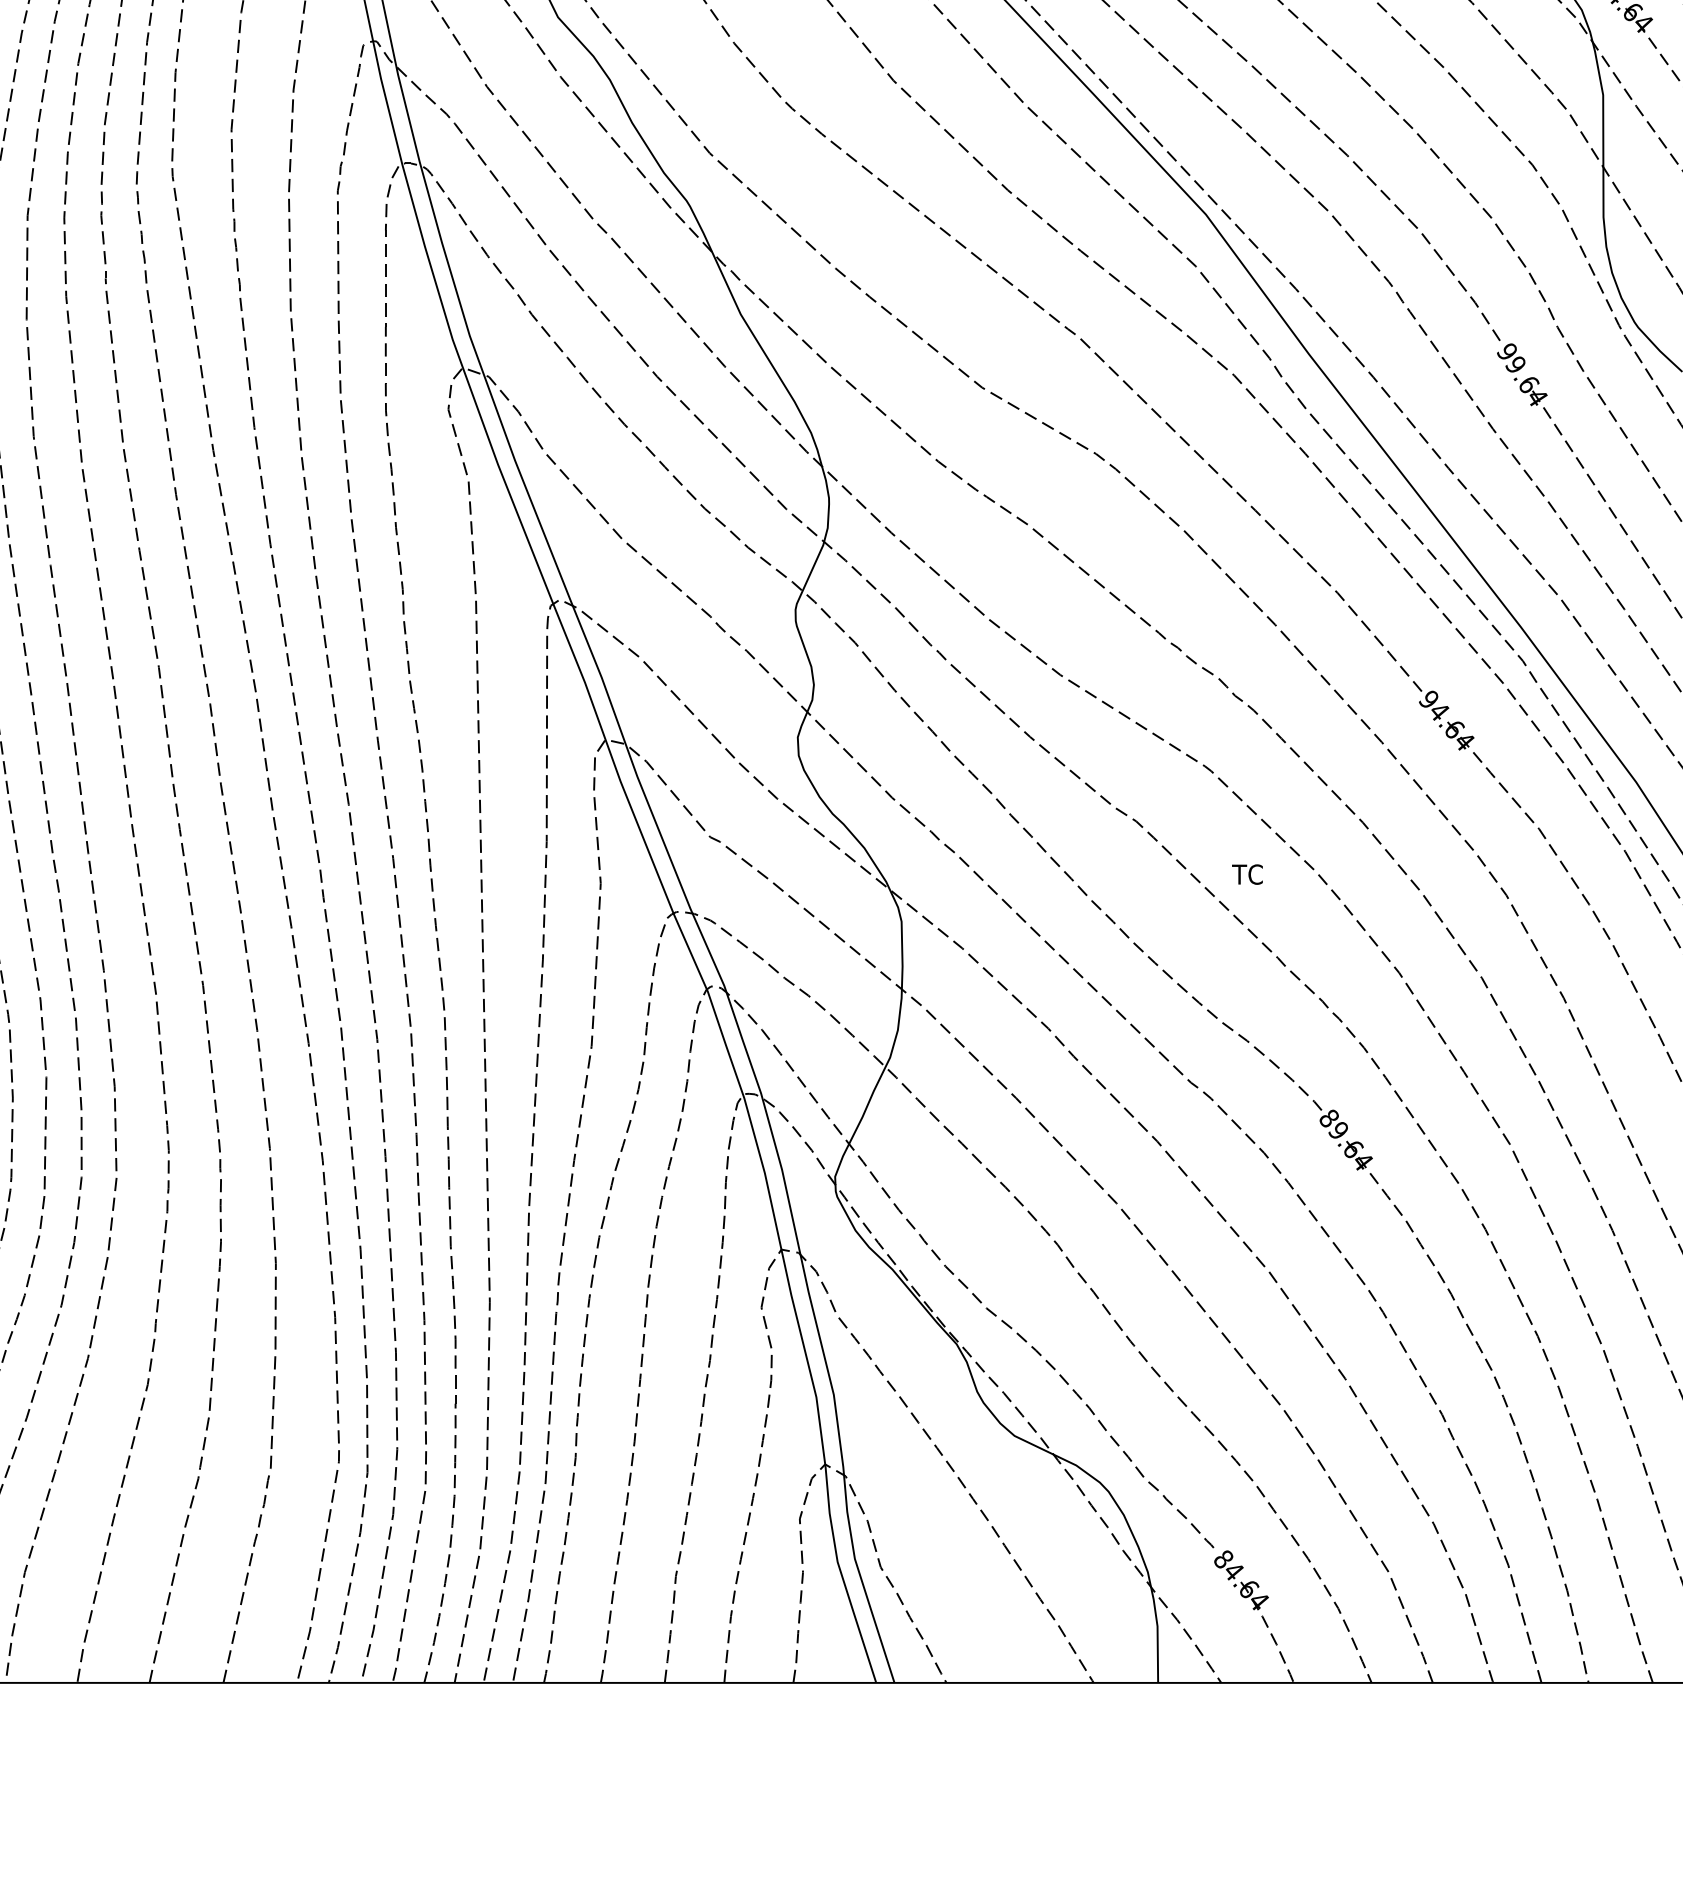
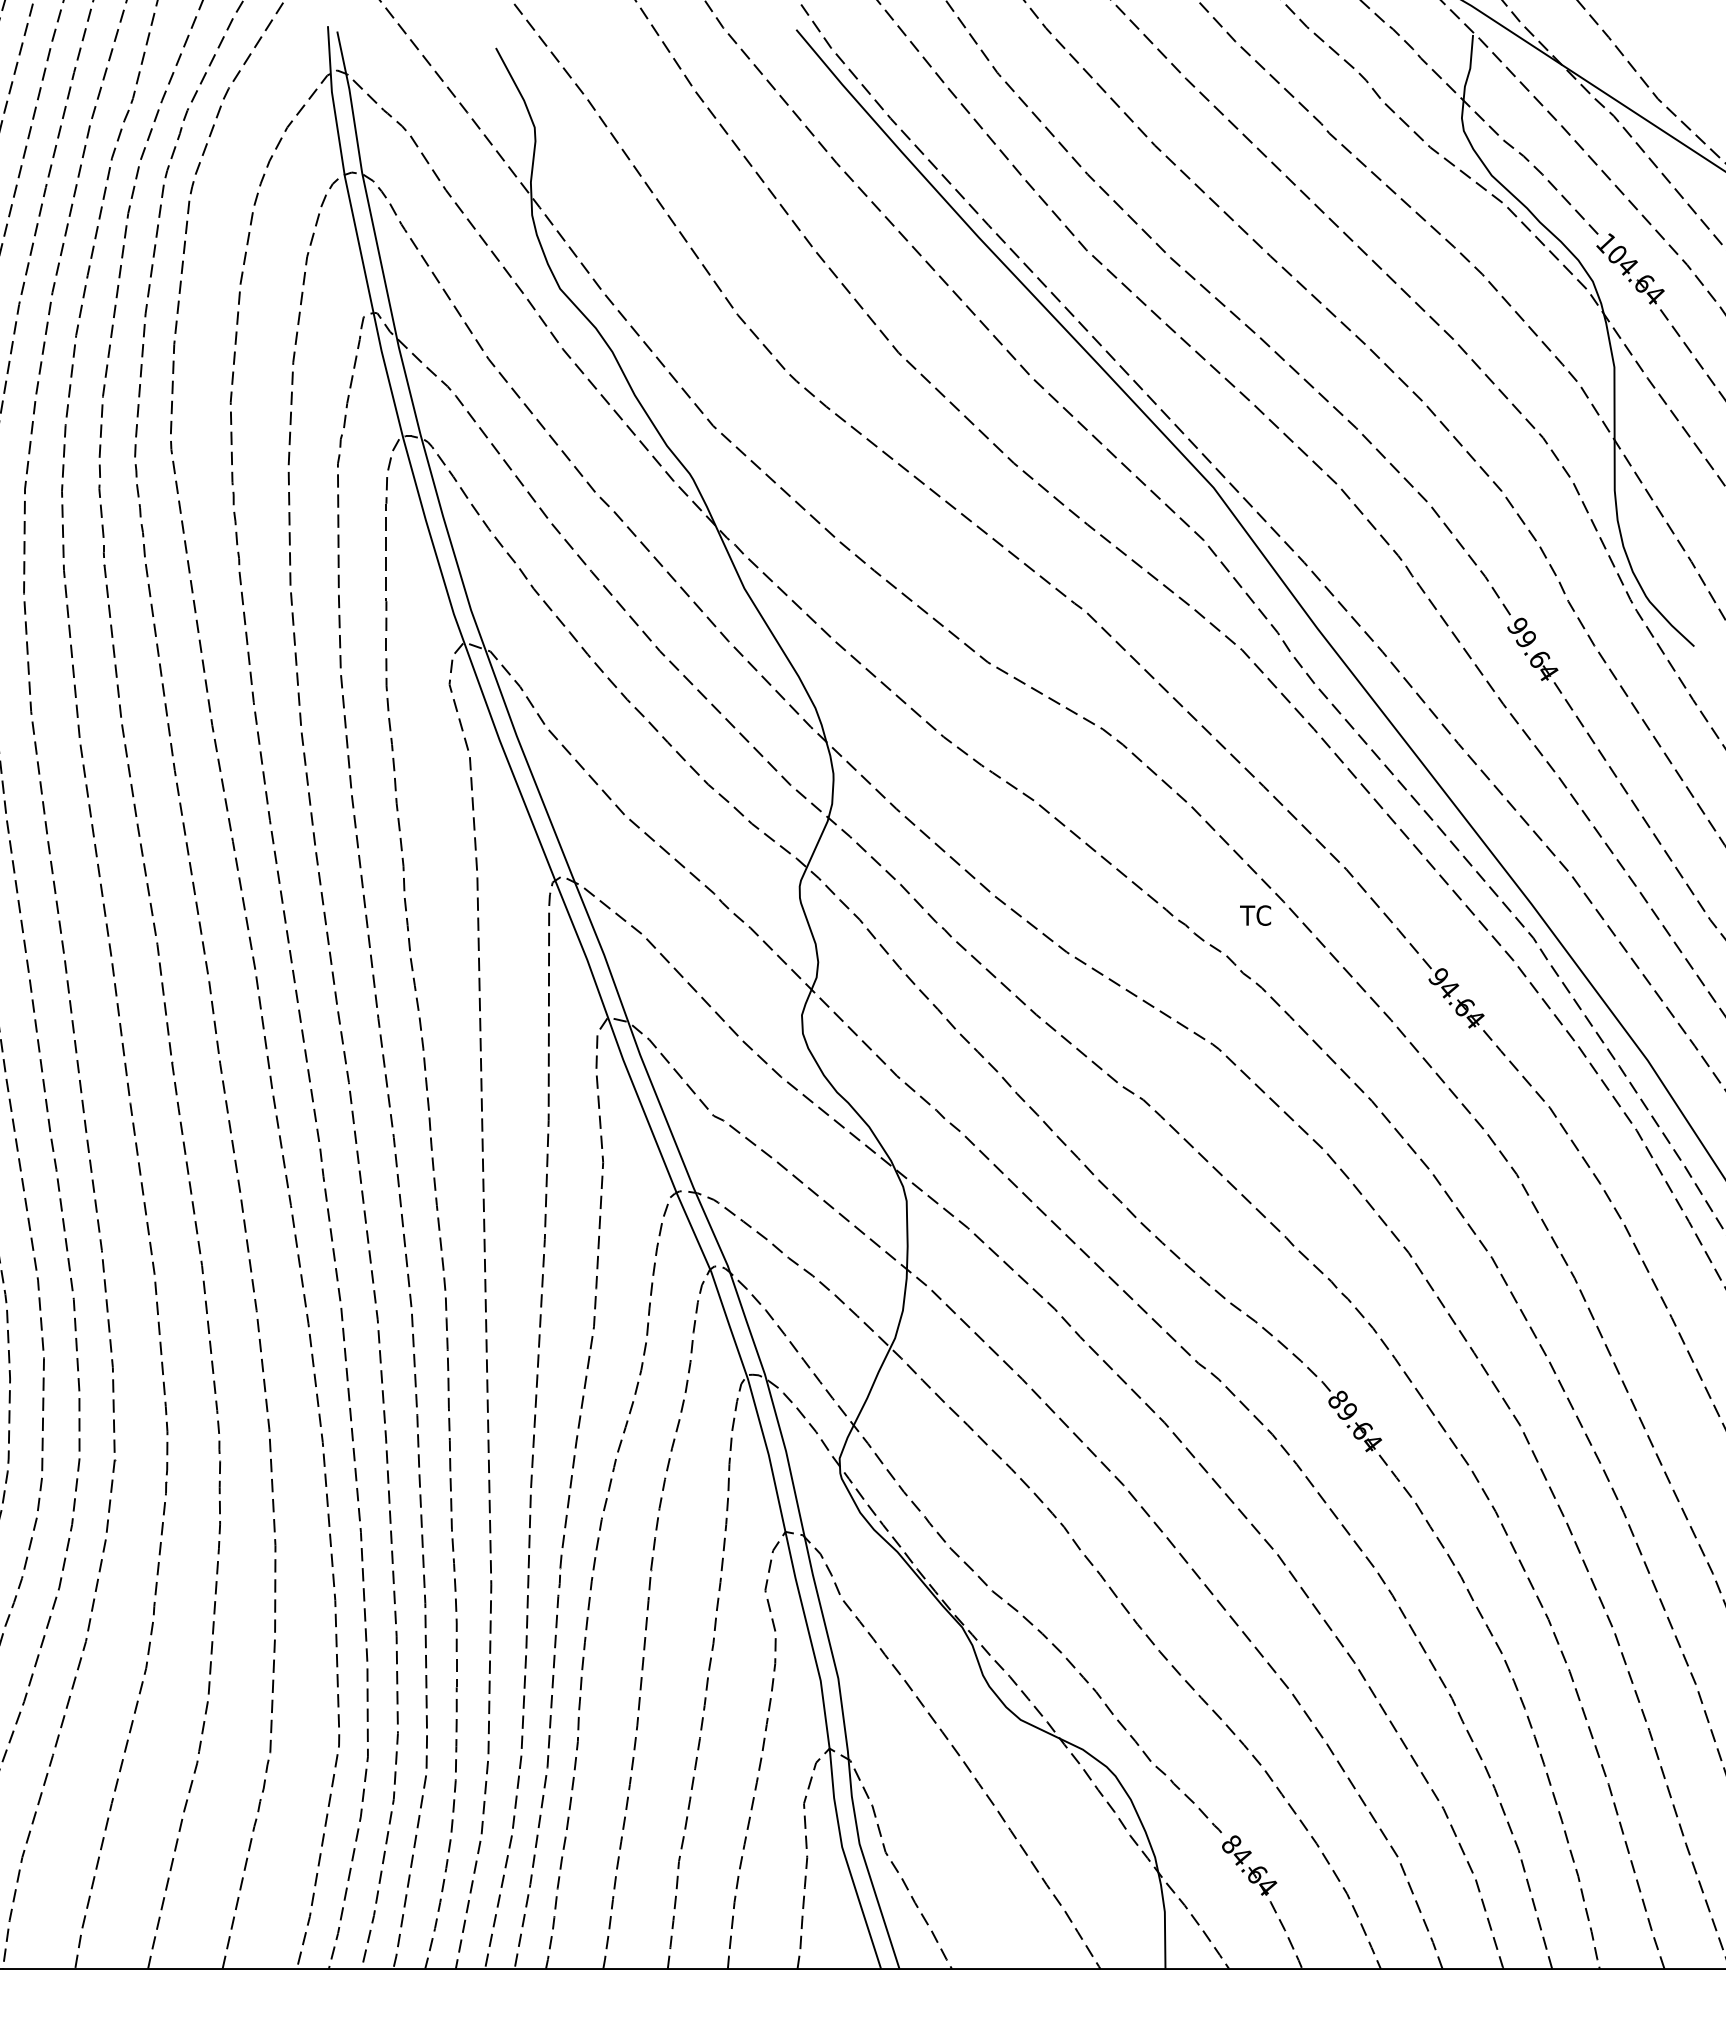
text: (1247, 874) -> (1255, 915), moved

